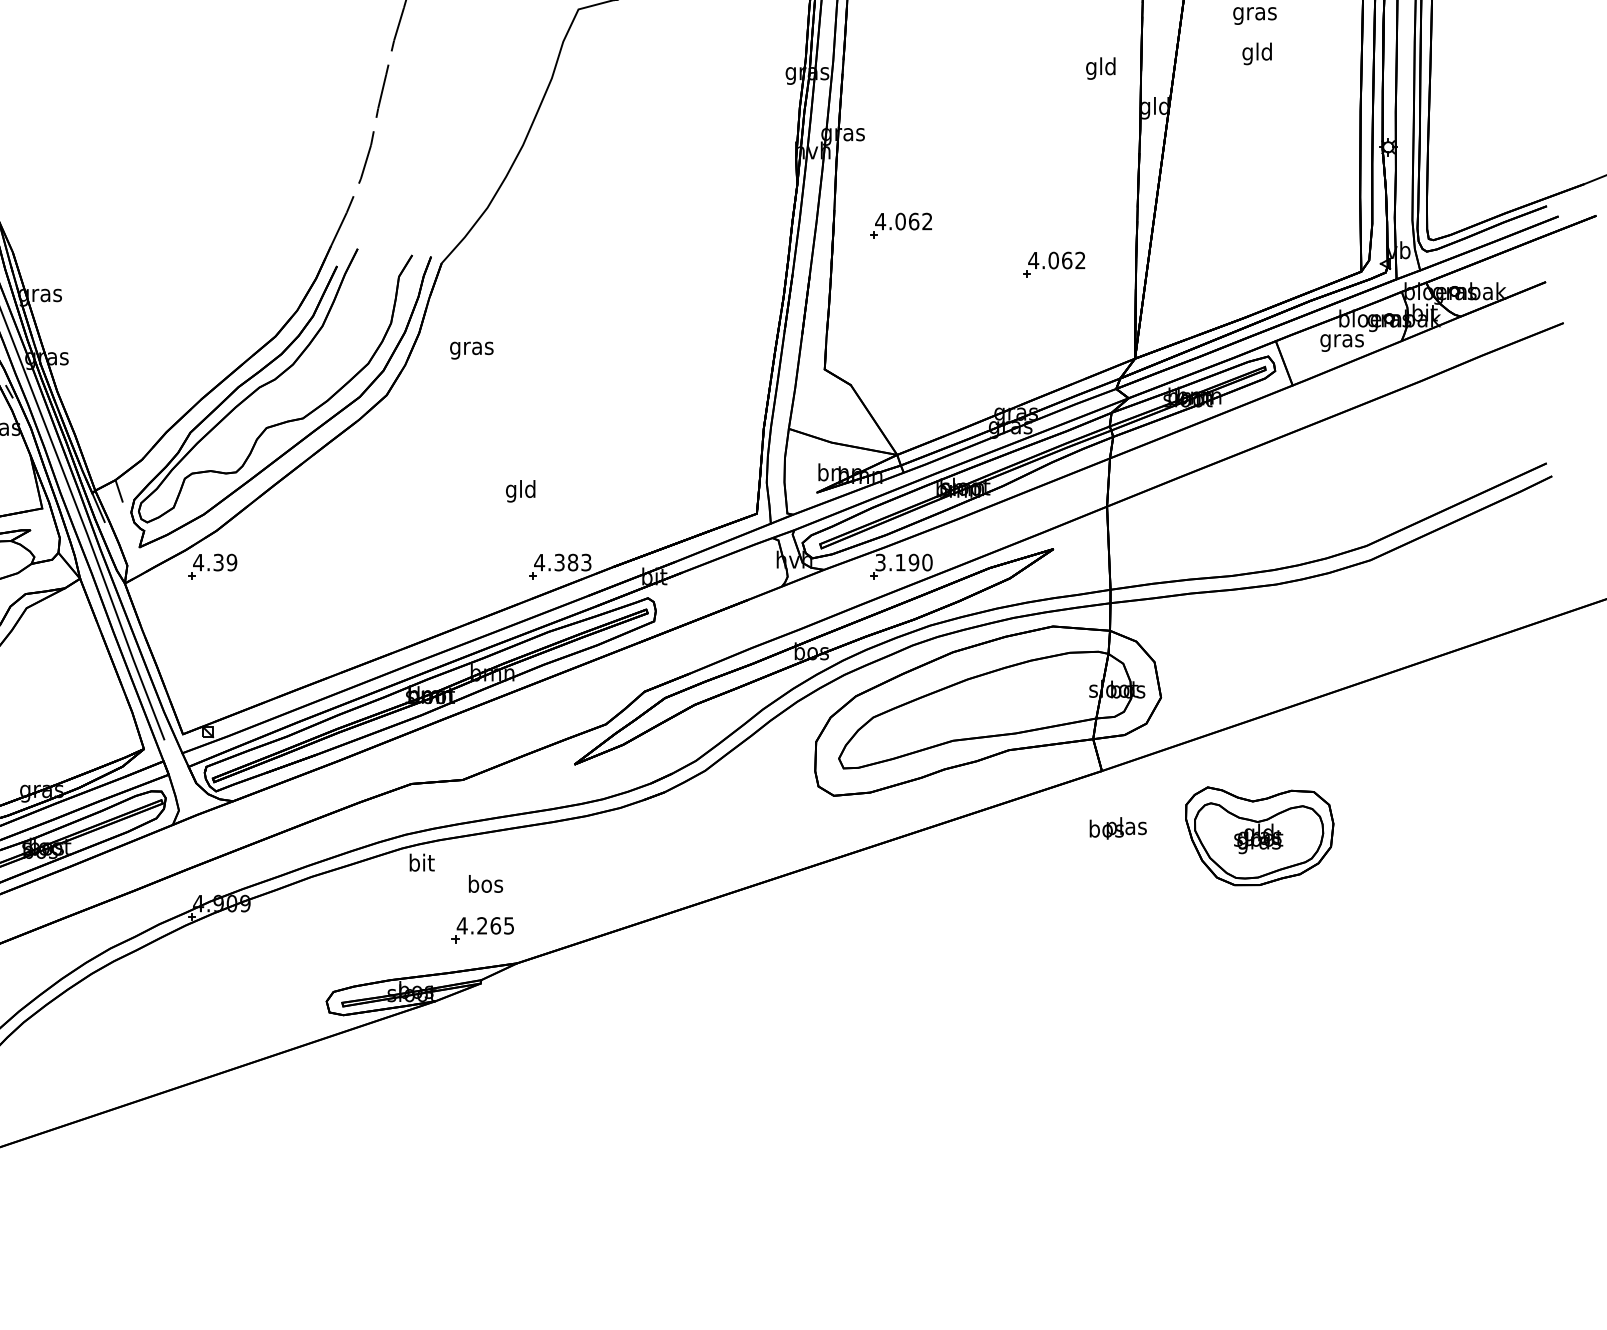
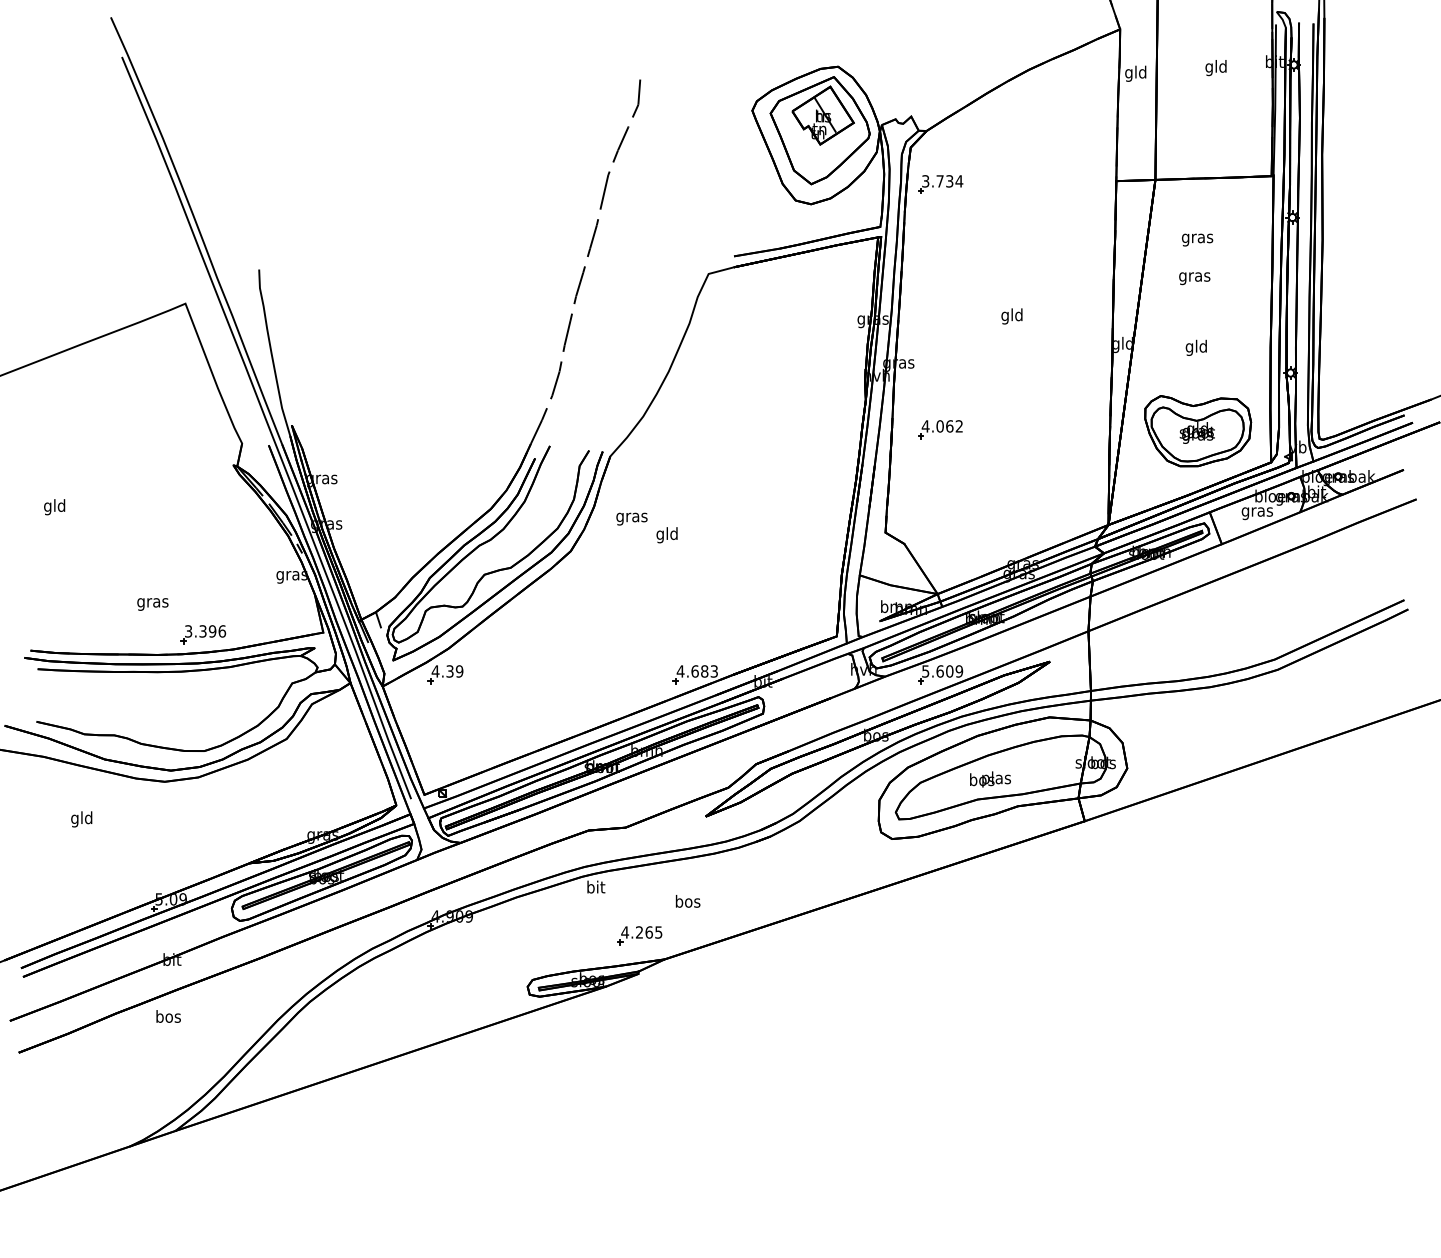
text: (1256, 53) -> (1195, 347), moved
text: (1100, 68) -> (1011, 316), moved
part: (1054, 264) -> (1050, 457), removed
text: (519, 491) -> (666, 535), moved
text: (558, 562) -> (694, 671), 4.383 -> 4.683
text: (903, 562) -> (942, 671), 3.190 -> 5.609
text: (1118, 828) -> (990, 779), moved
part: (1260, 836) -> (1198, 431), moved
text: (485, 884) -> (687, 901), moved

